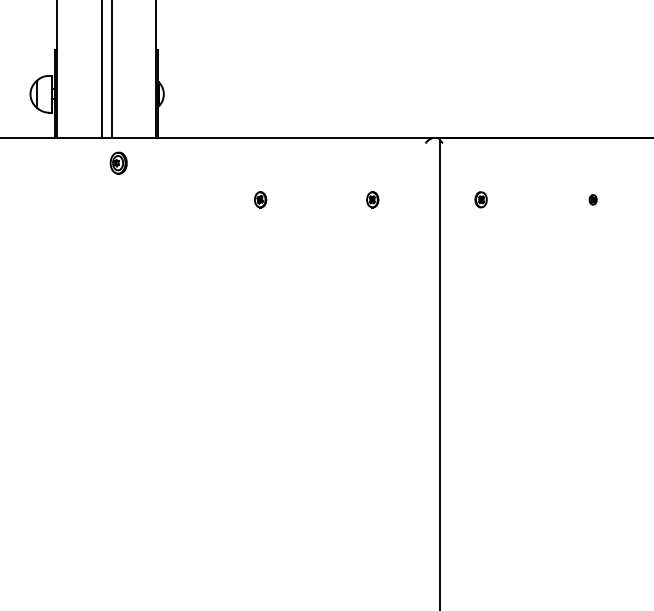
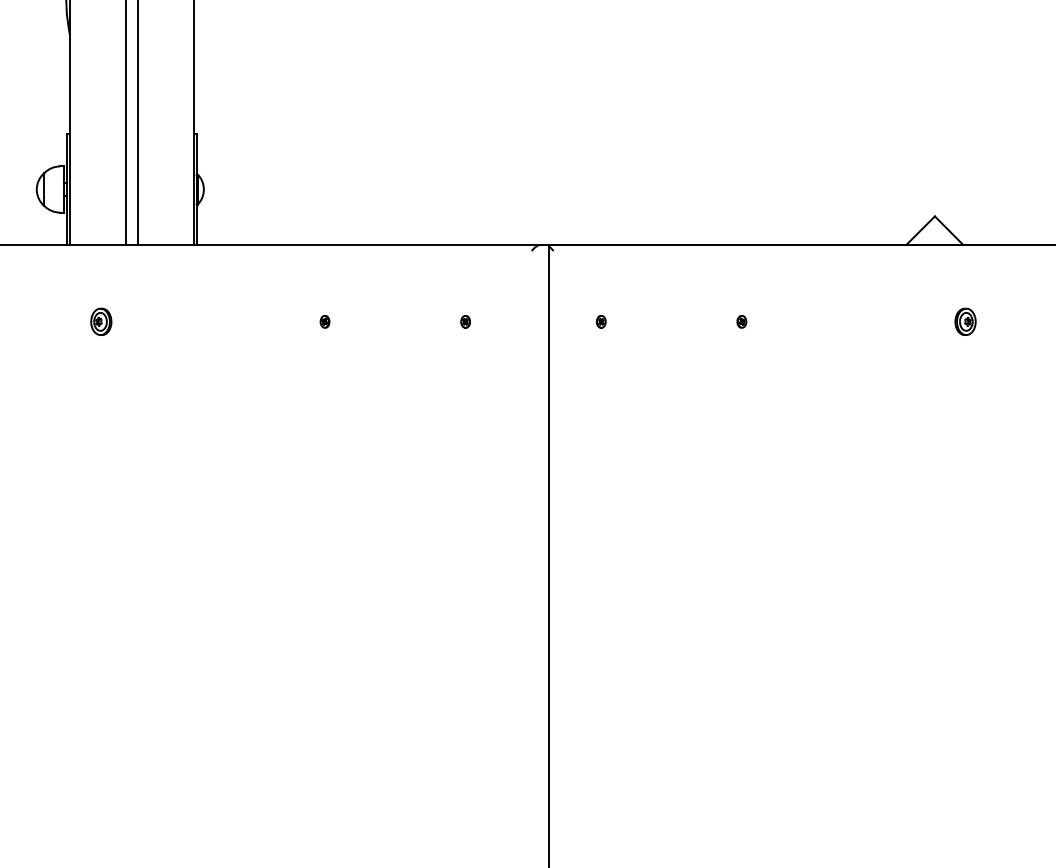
part: (118, 162) -> (101, 321), moved
part: (260, 199) -> (324, 321), size x0.62
part: (372, 199) -> (465, 321), size x0.62
part: (480, 199) -> (600, 321), size x0.62

